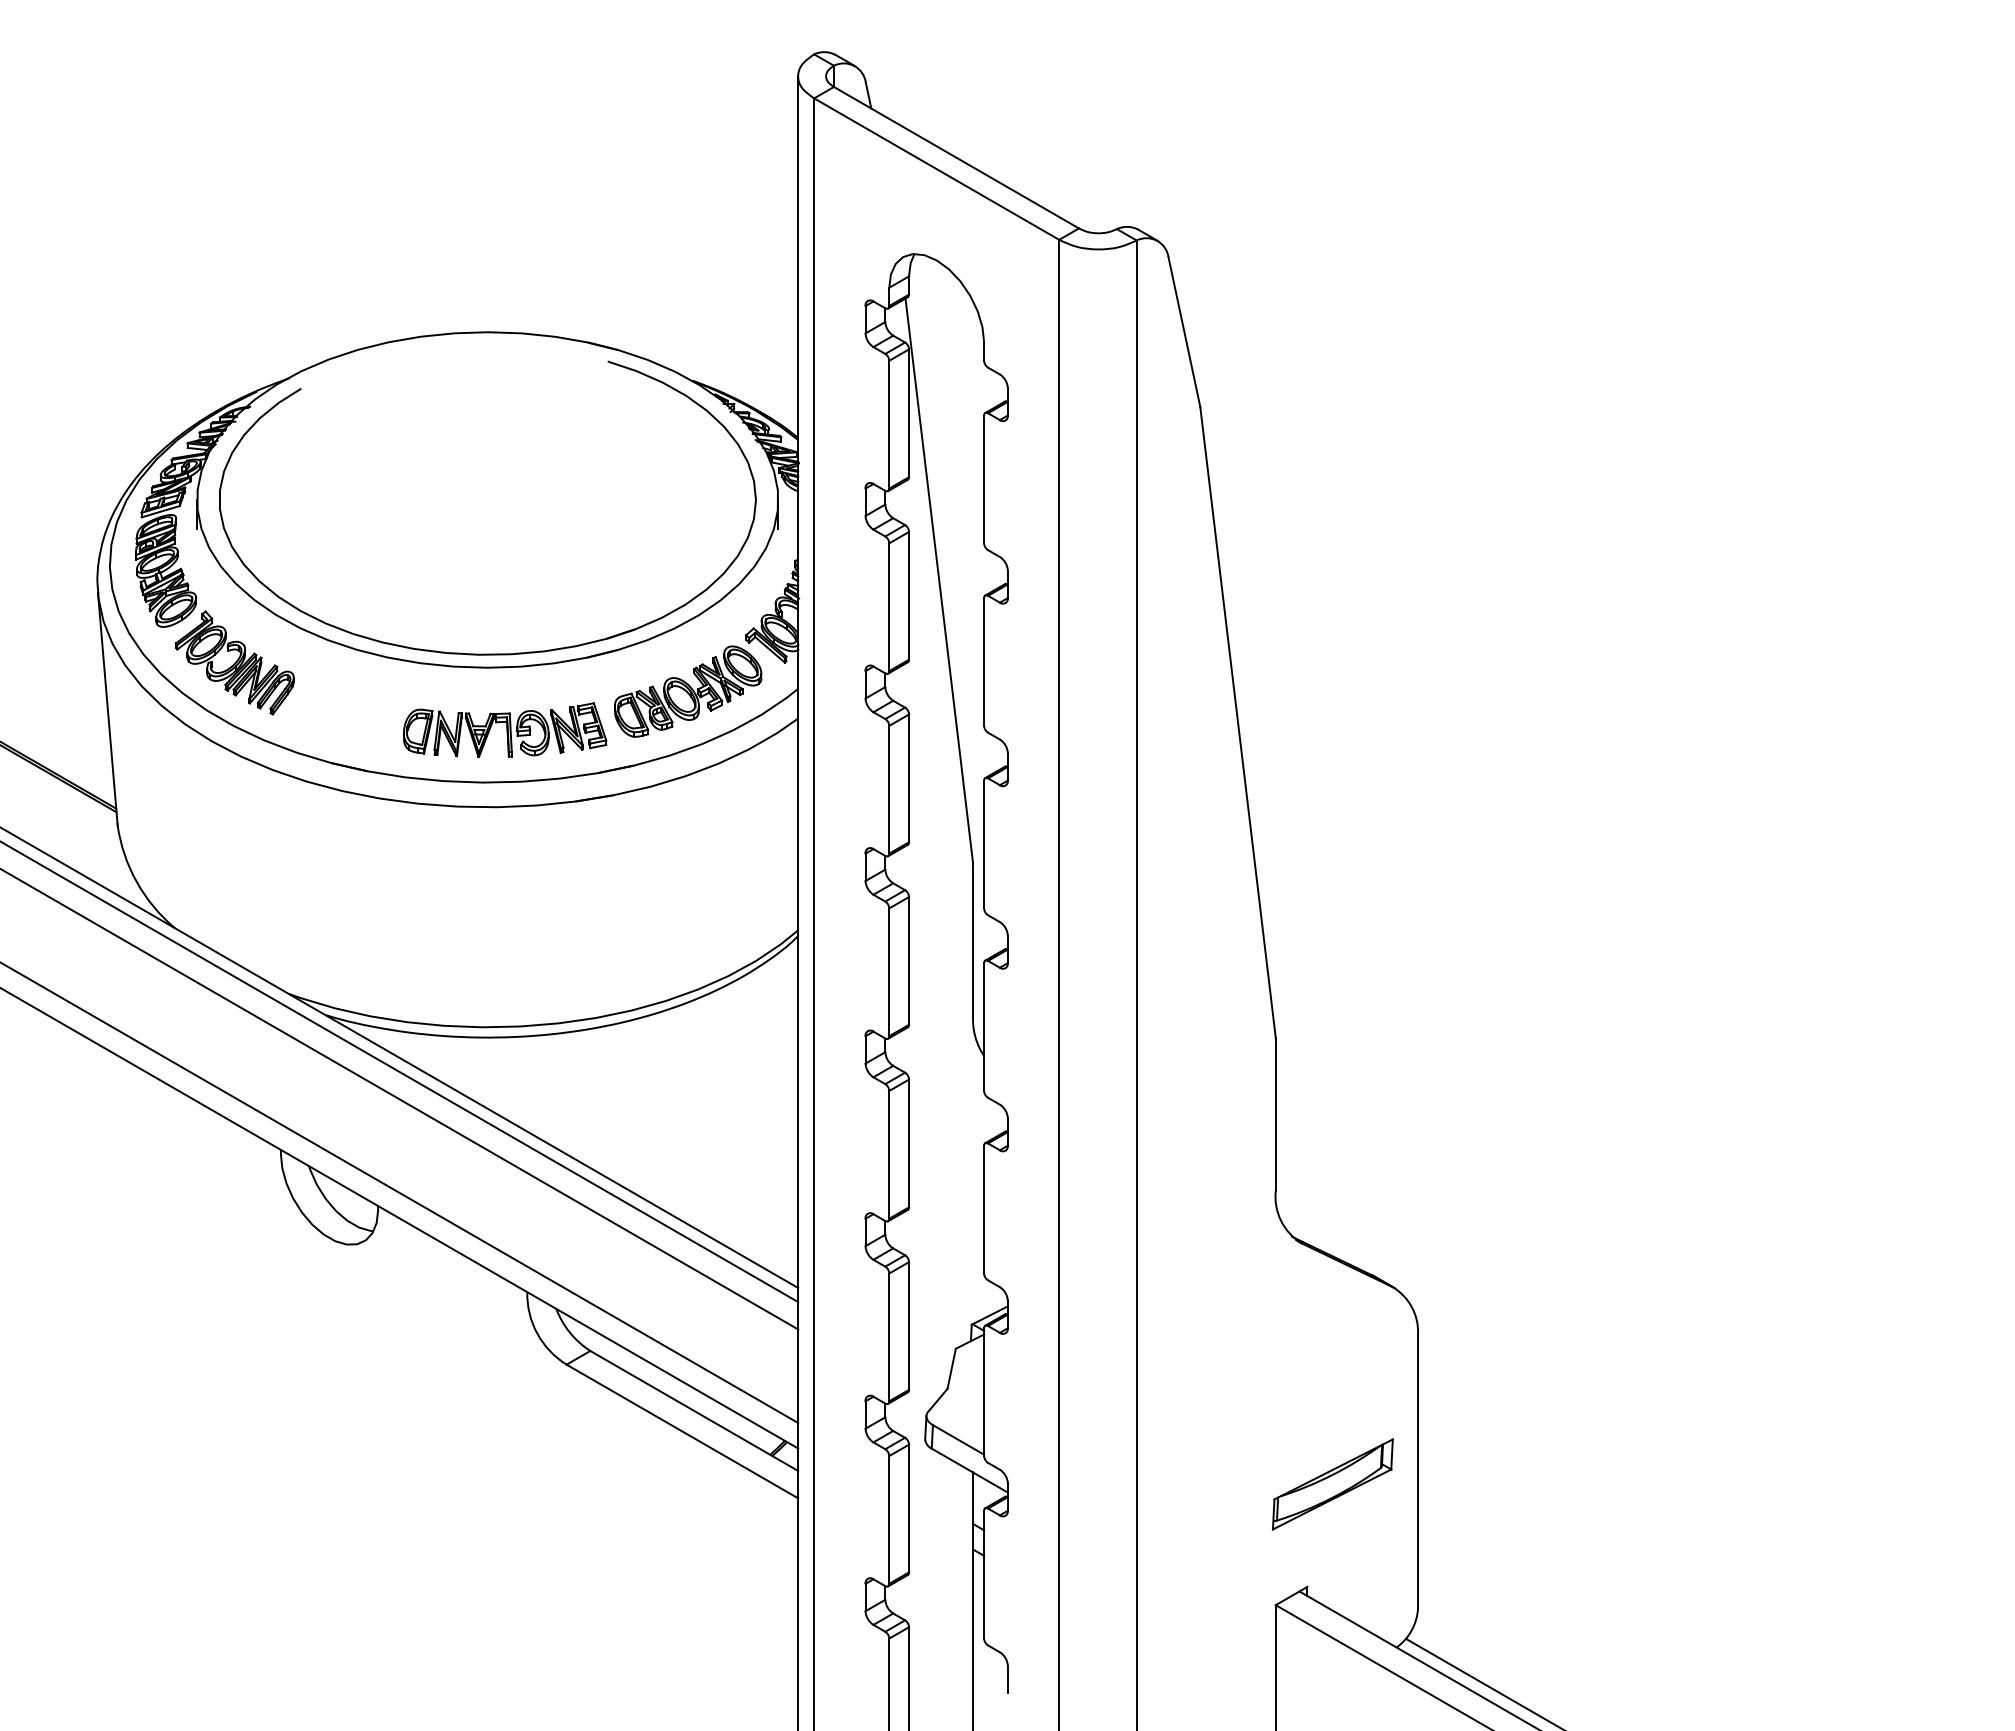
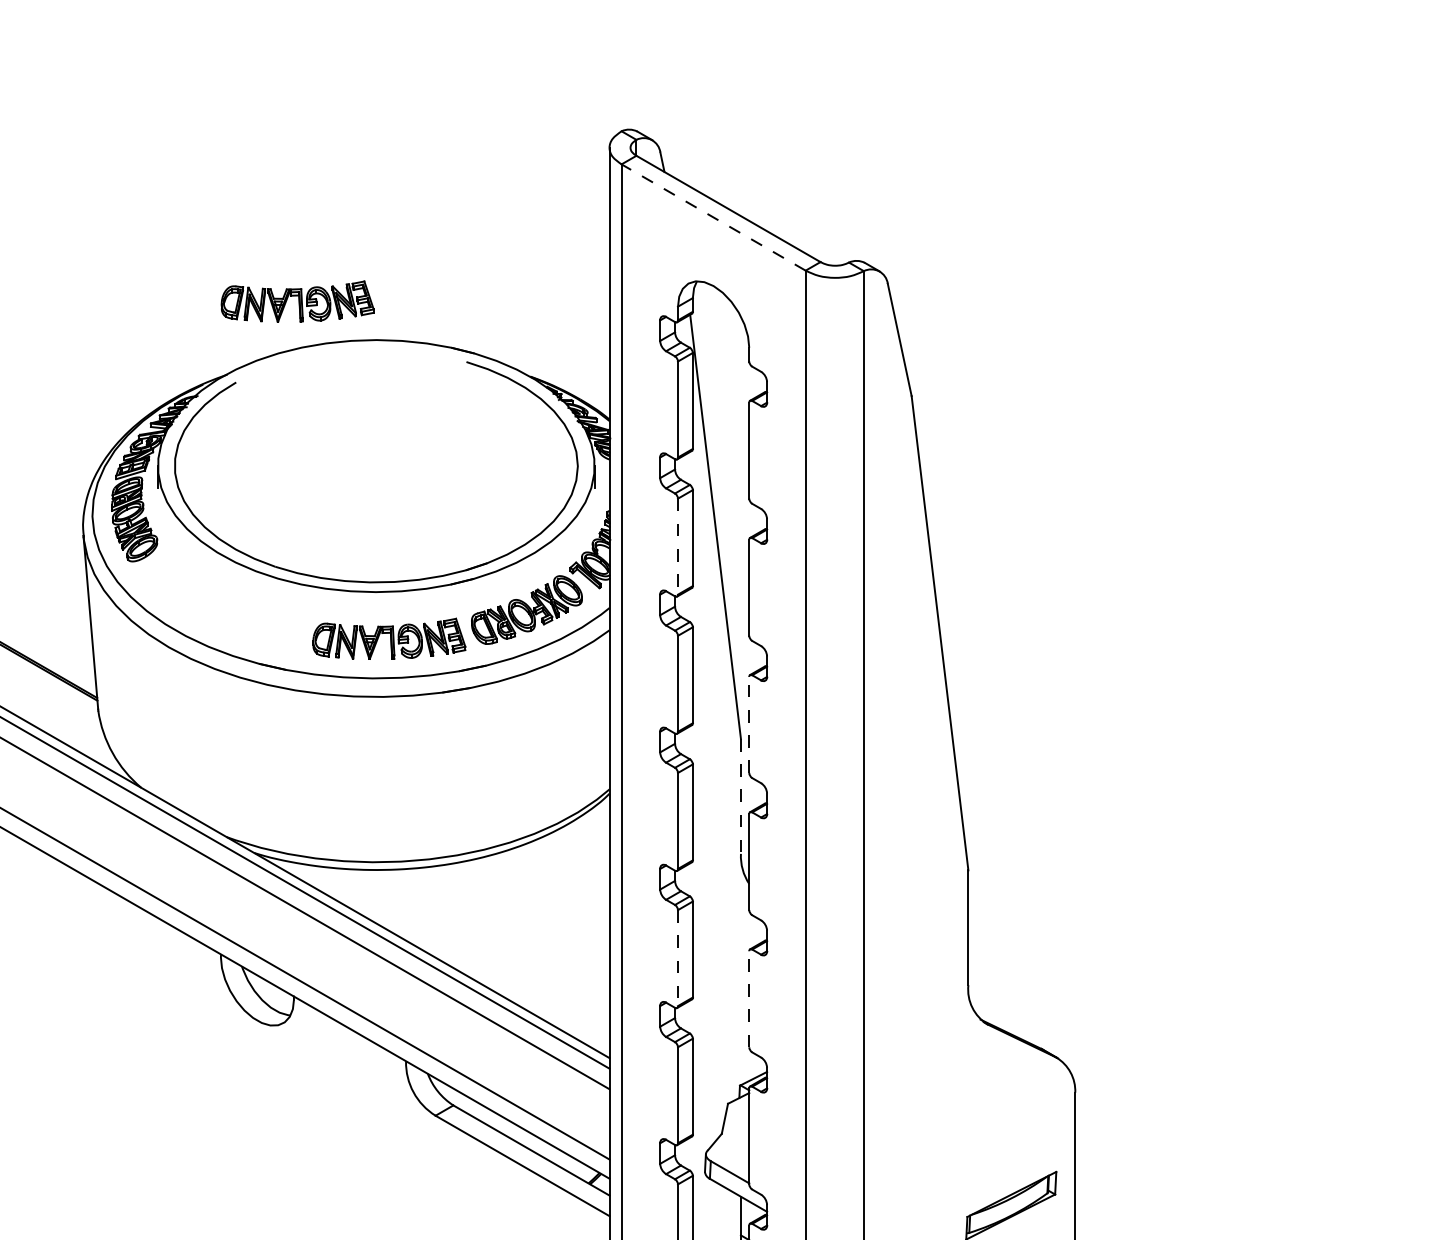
line: (936, 168) -> (713, 217), solid -> dashed
part: (383, 280) -> (298, 301), added
line: (889, 607) -> (678, 546), solid -> dashed
part: (234, 662) -> (186, 588), removed
line: (984, 844) -> (749, 724), solid -> dashed
line: (973, 940) -> (741, 797), solid -> dashed
line: (889, 1154) -> (678, 957), solid -> dashed
line: (984, 1209) -> (749, 999), solid -> dashed

